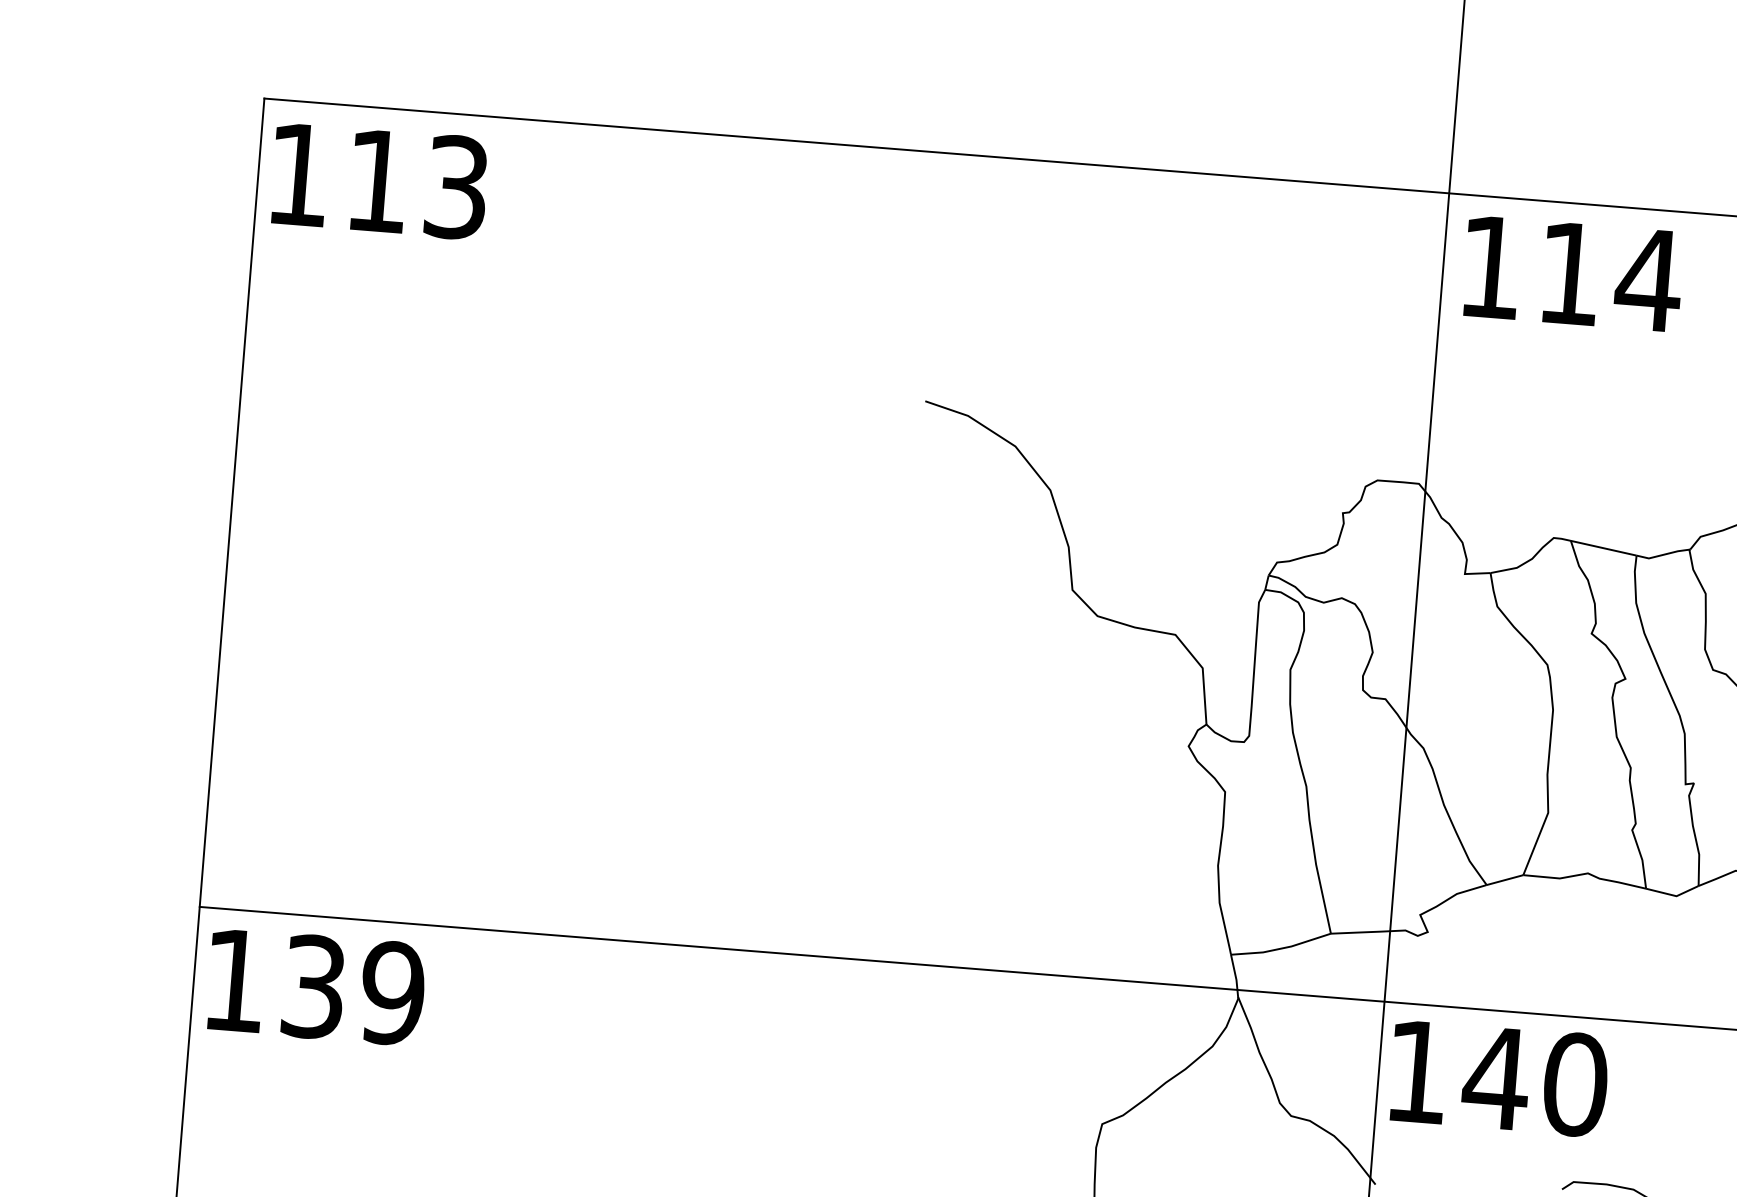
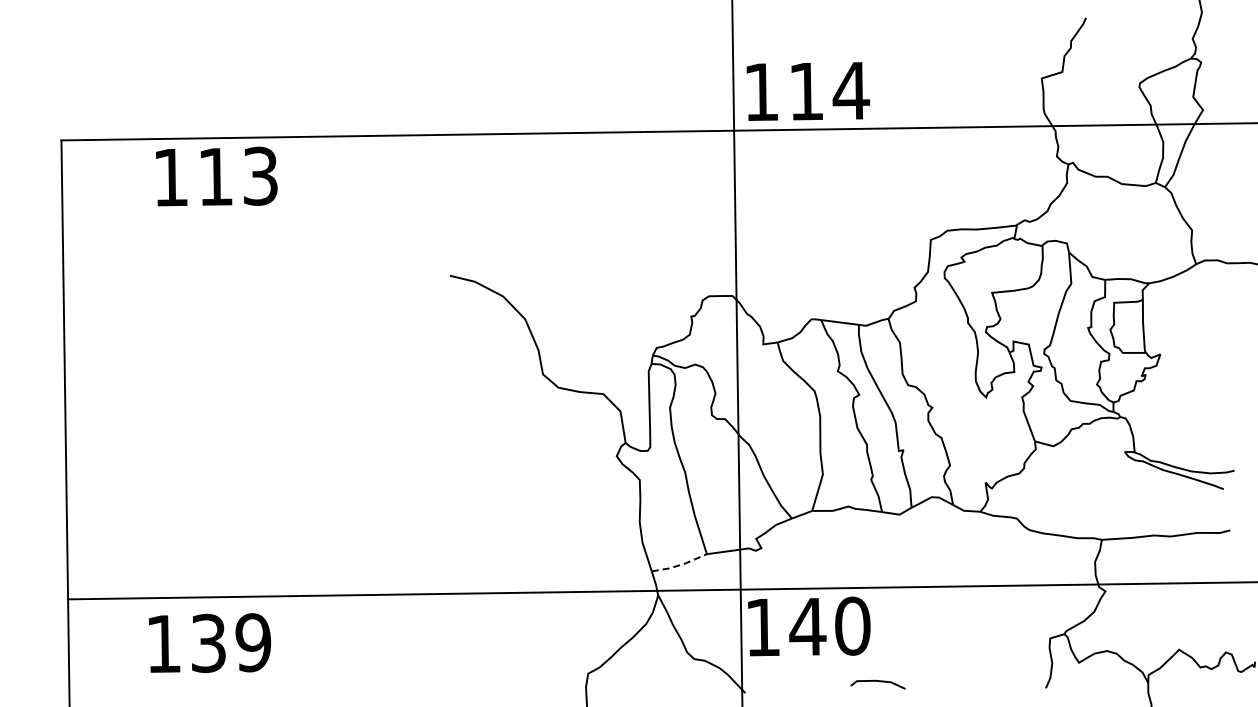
text: (379, 180) -> (216, 176), moved
text: (1573, 273) -> (808, 91), moved
line: (1280, 949) -> (679, 565), solid -> dashed
text: (317, 985) -> (210, 642), moved

